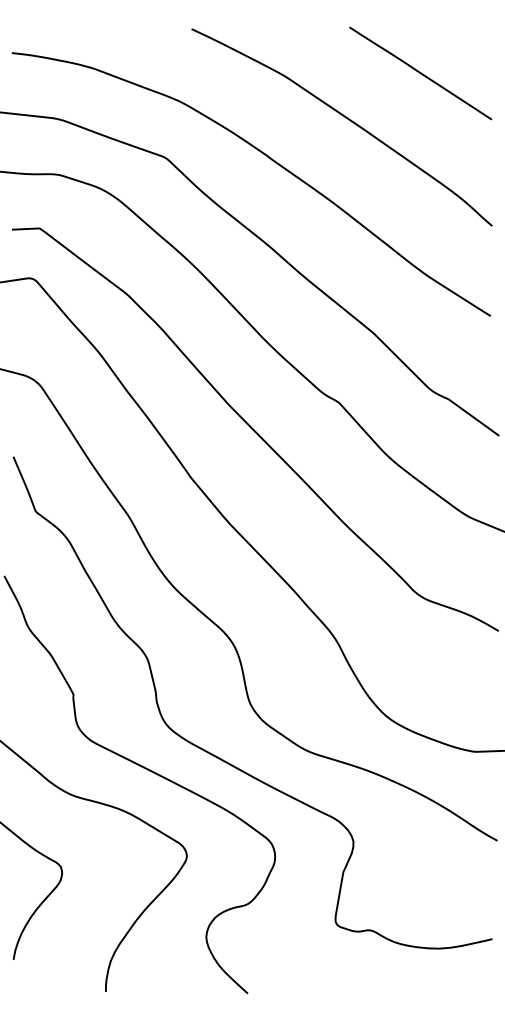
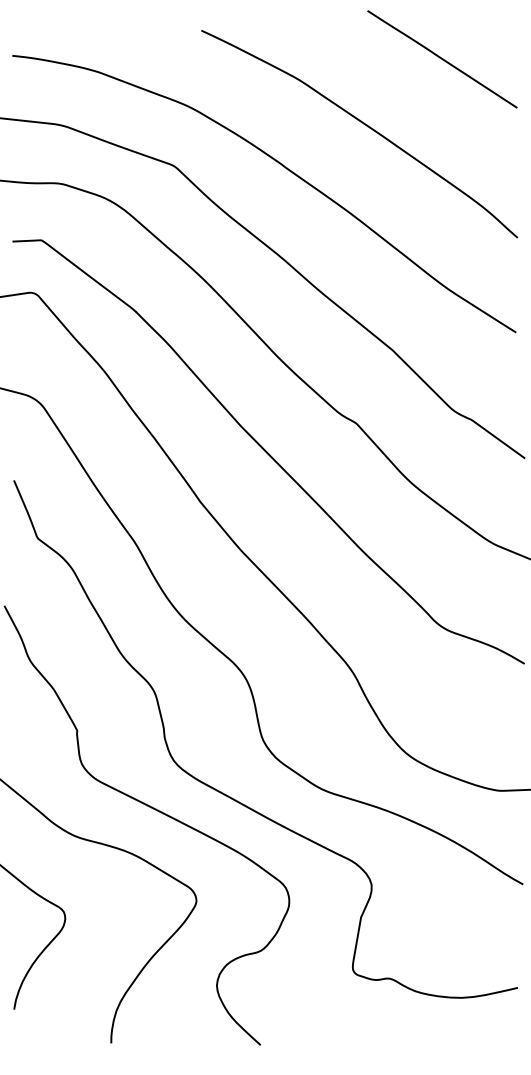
line: (420, 73) -> (442, 59), moved

